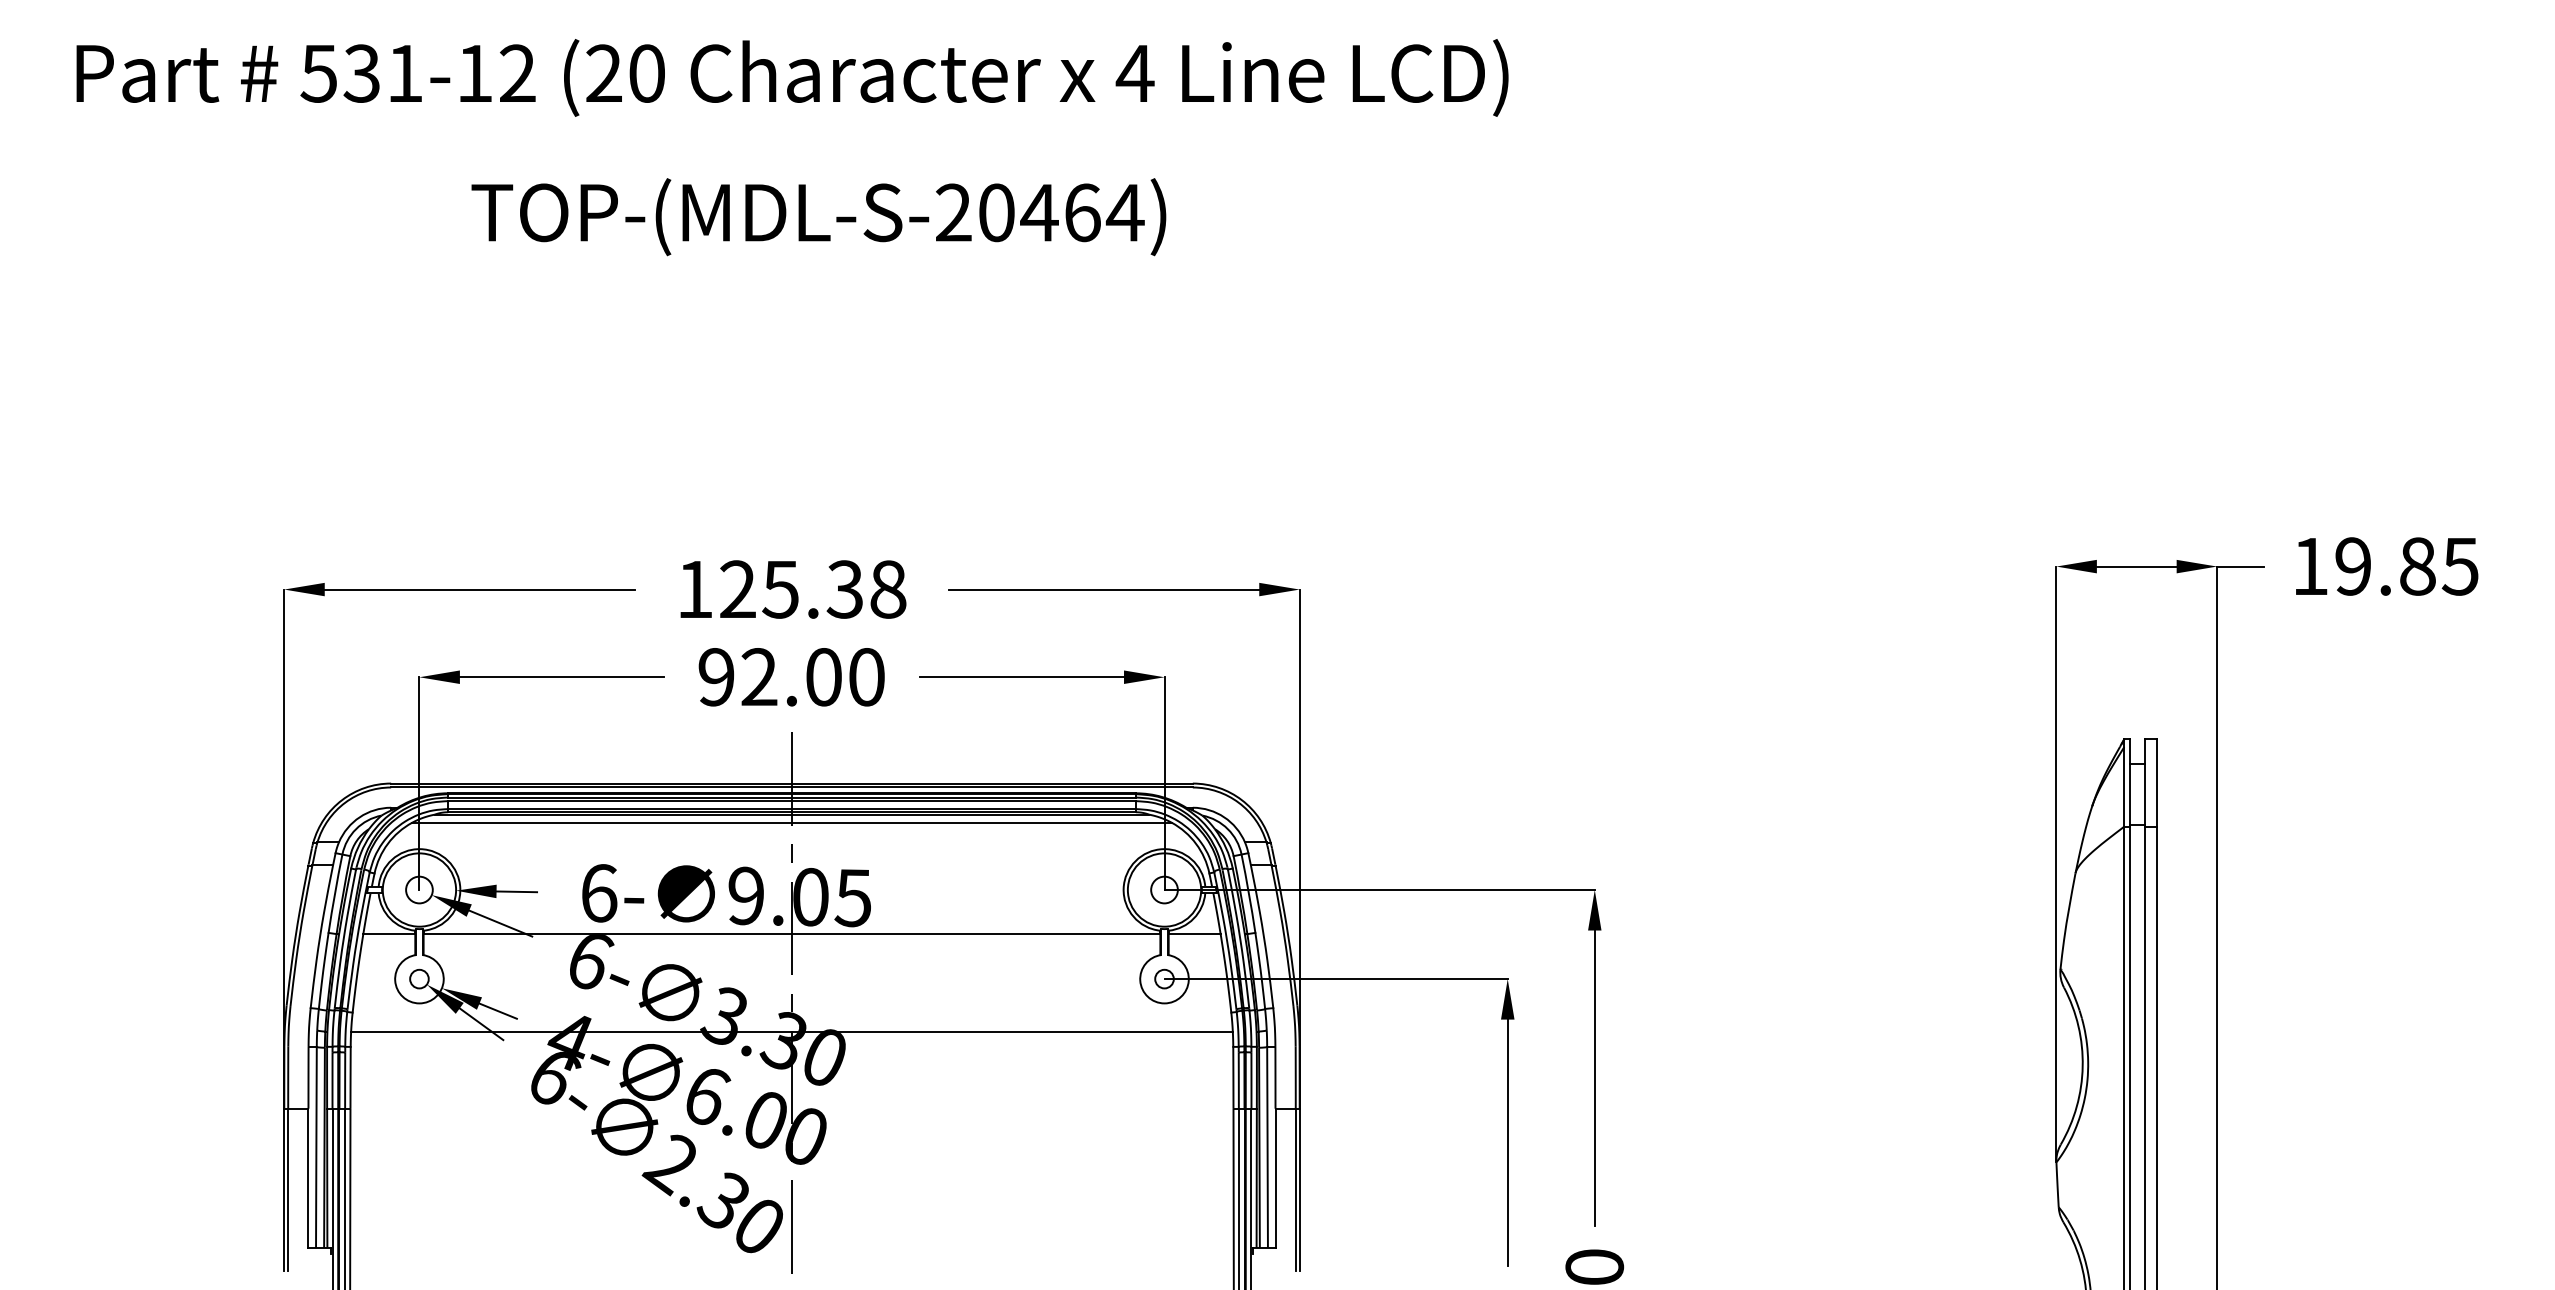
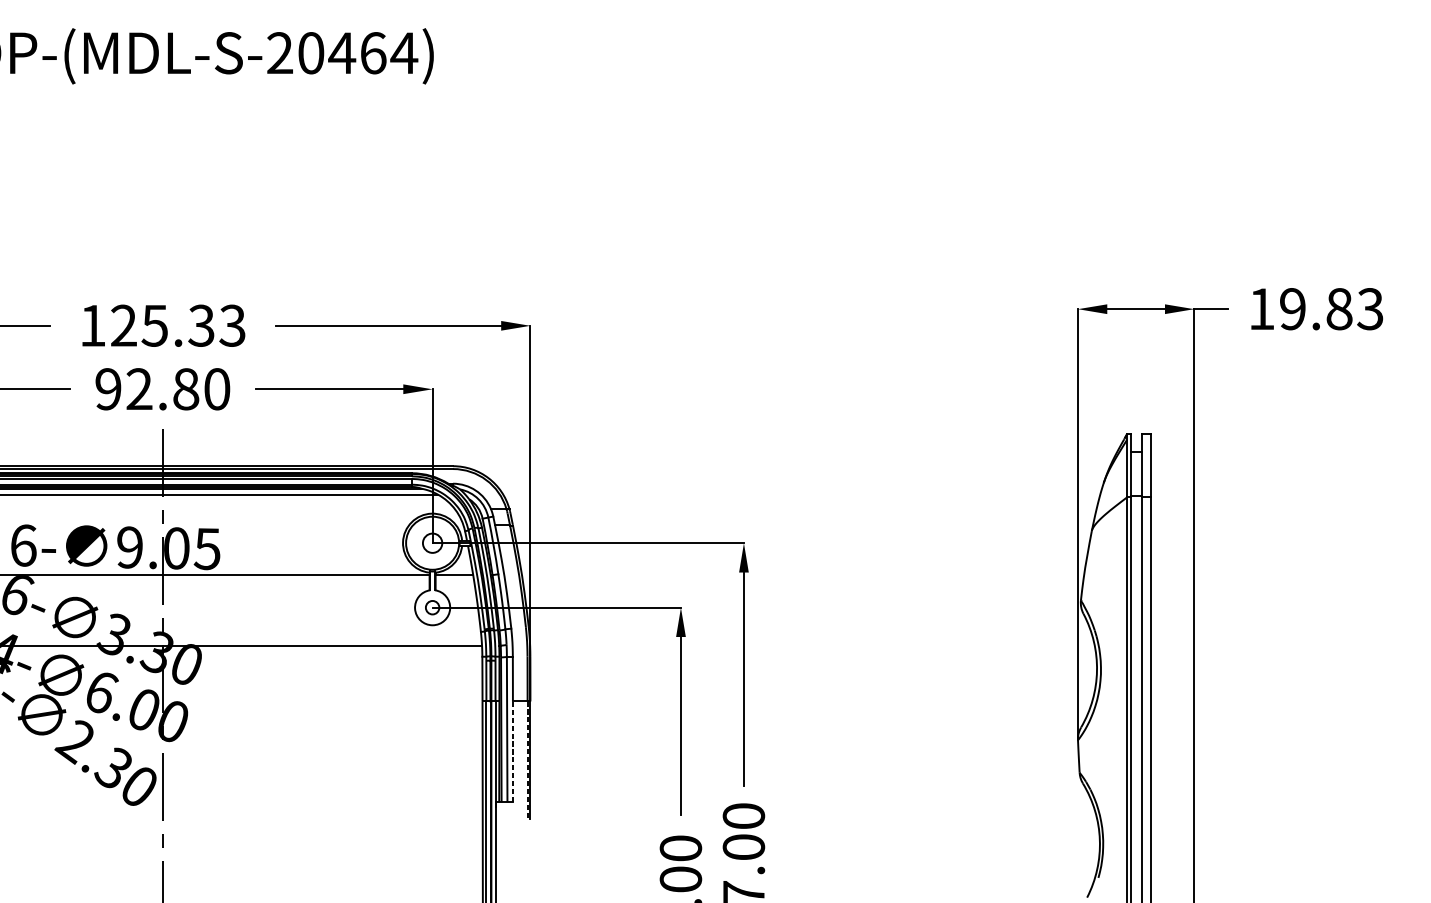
text: (2459, 566) -> (1369, 309), 19.85 -> 19.83
text: (887, 589) -> (232, 325), 125.38 -> 125.33
text: (823, 677) -> (185, 389), 92.00 -> 92.80
line: (1275, 1178) -> (512, 751), solid -> dashed
line: (1295, 1189) -> (527, 759), solid -> dashed

